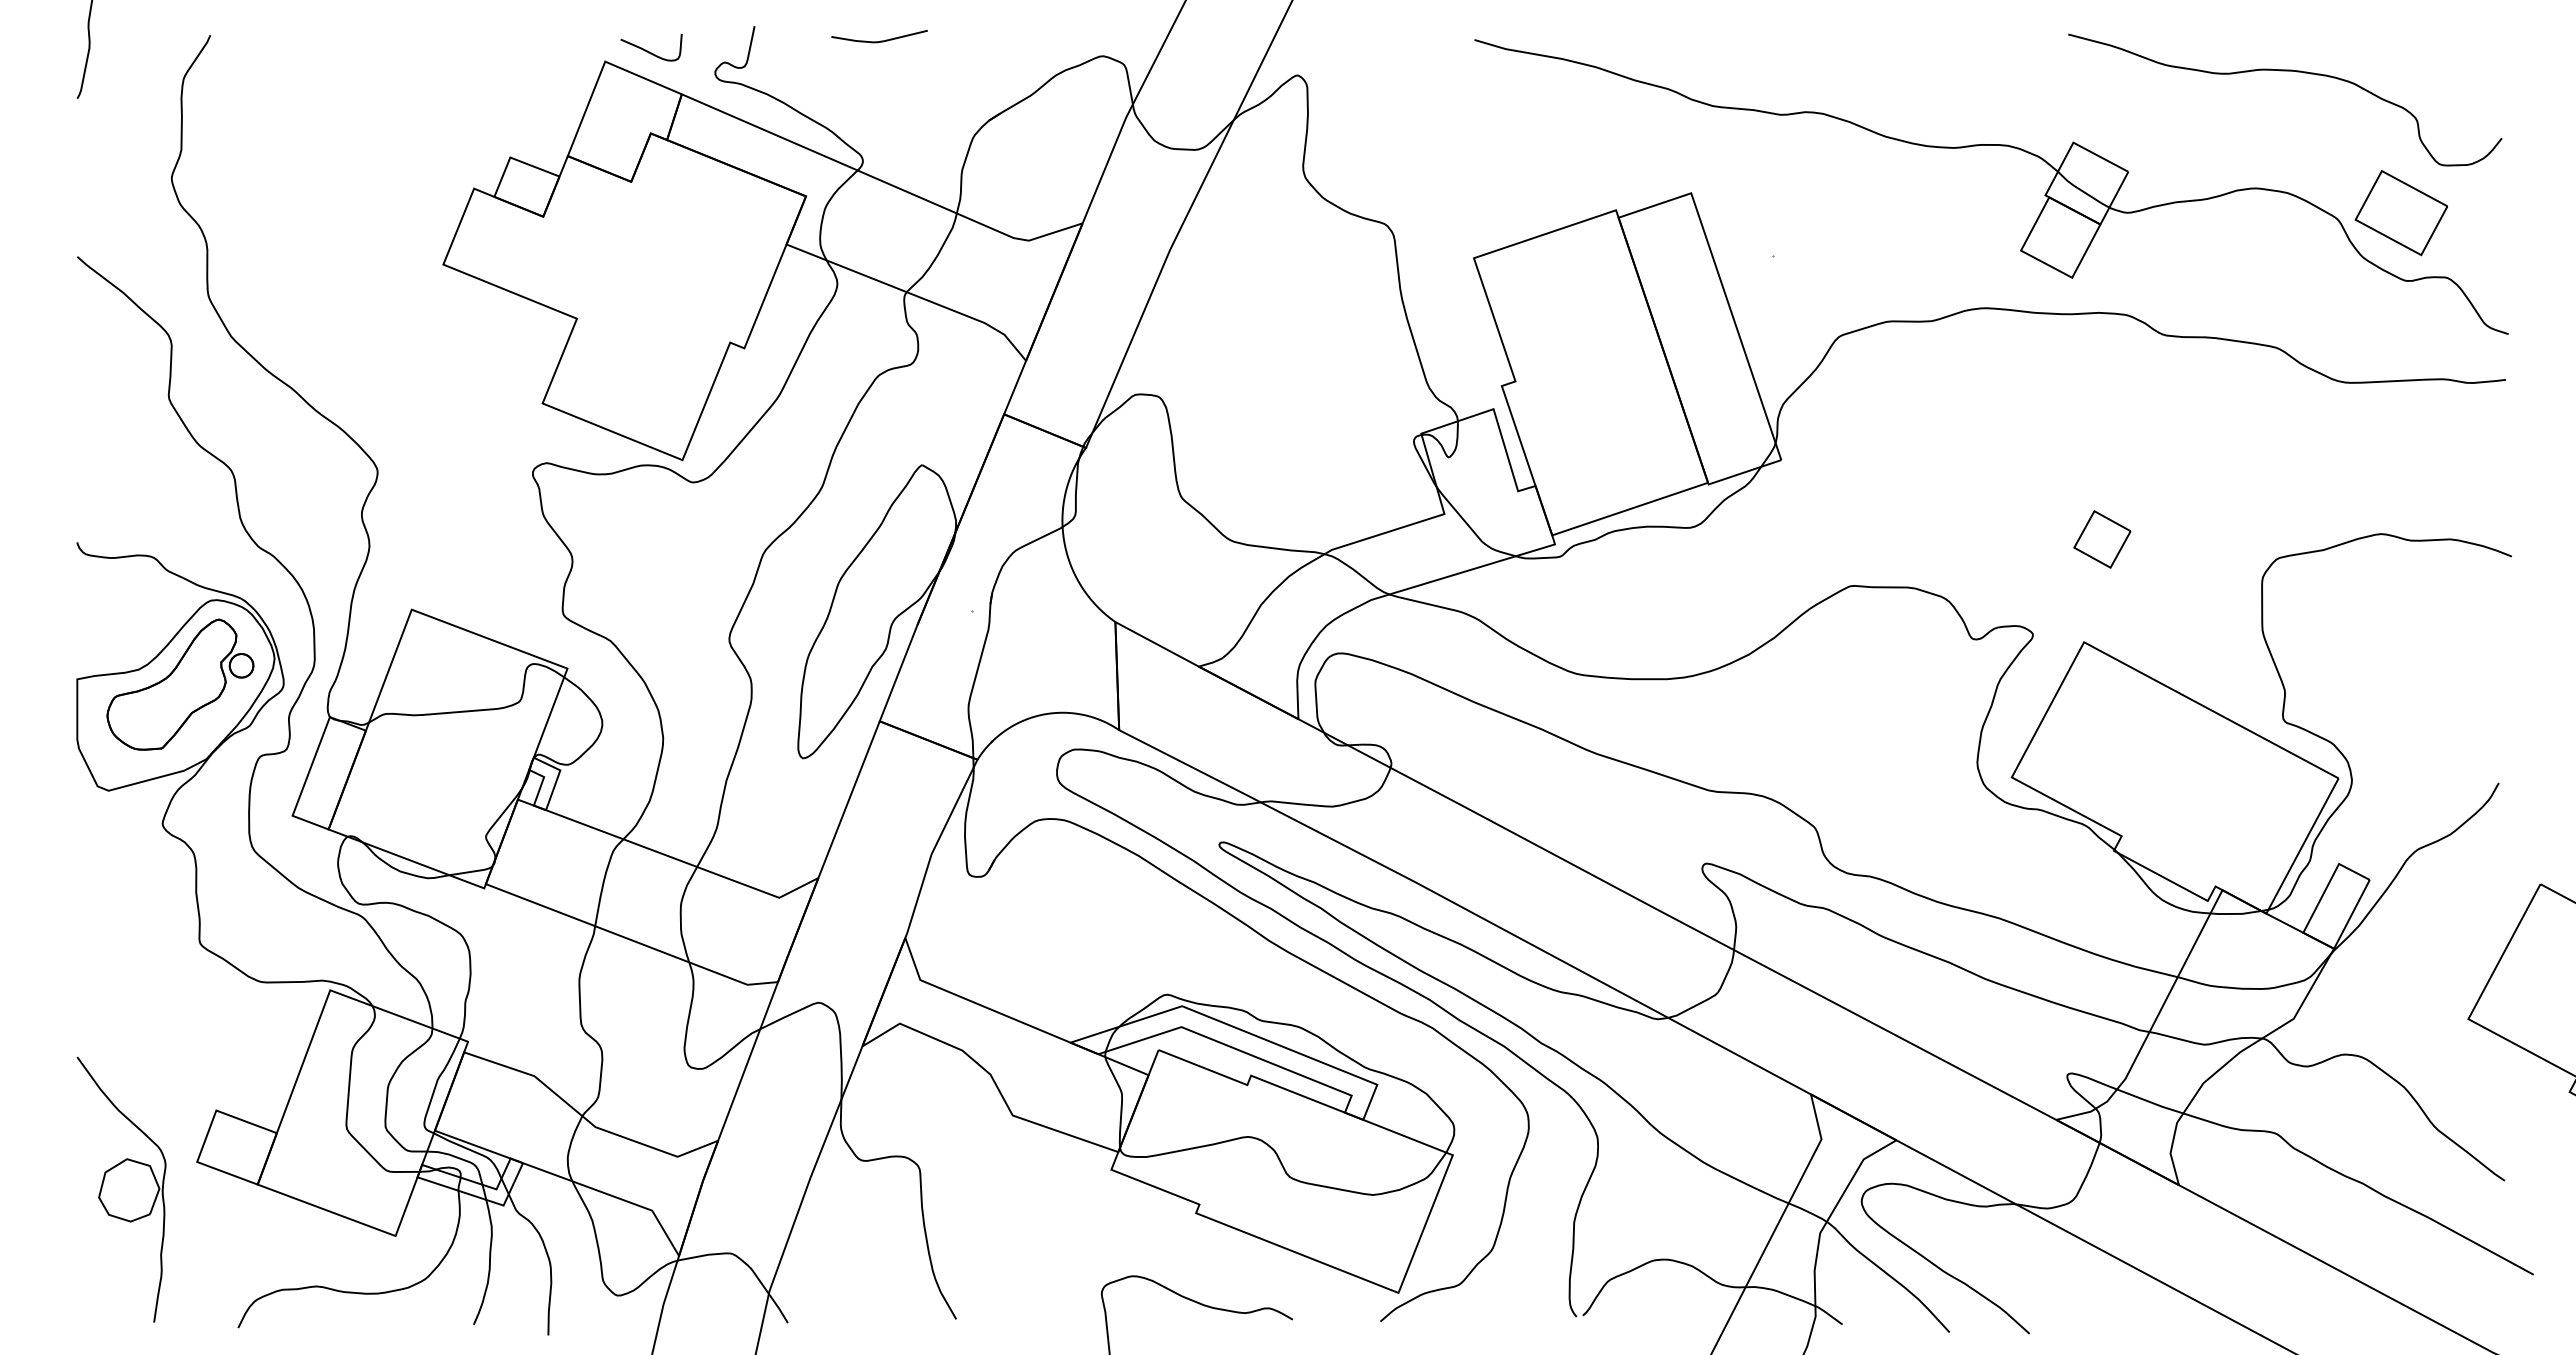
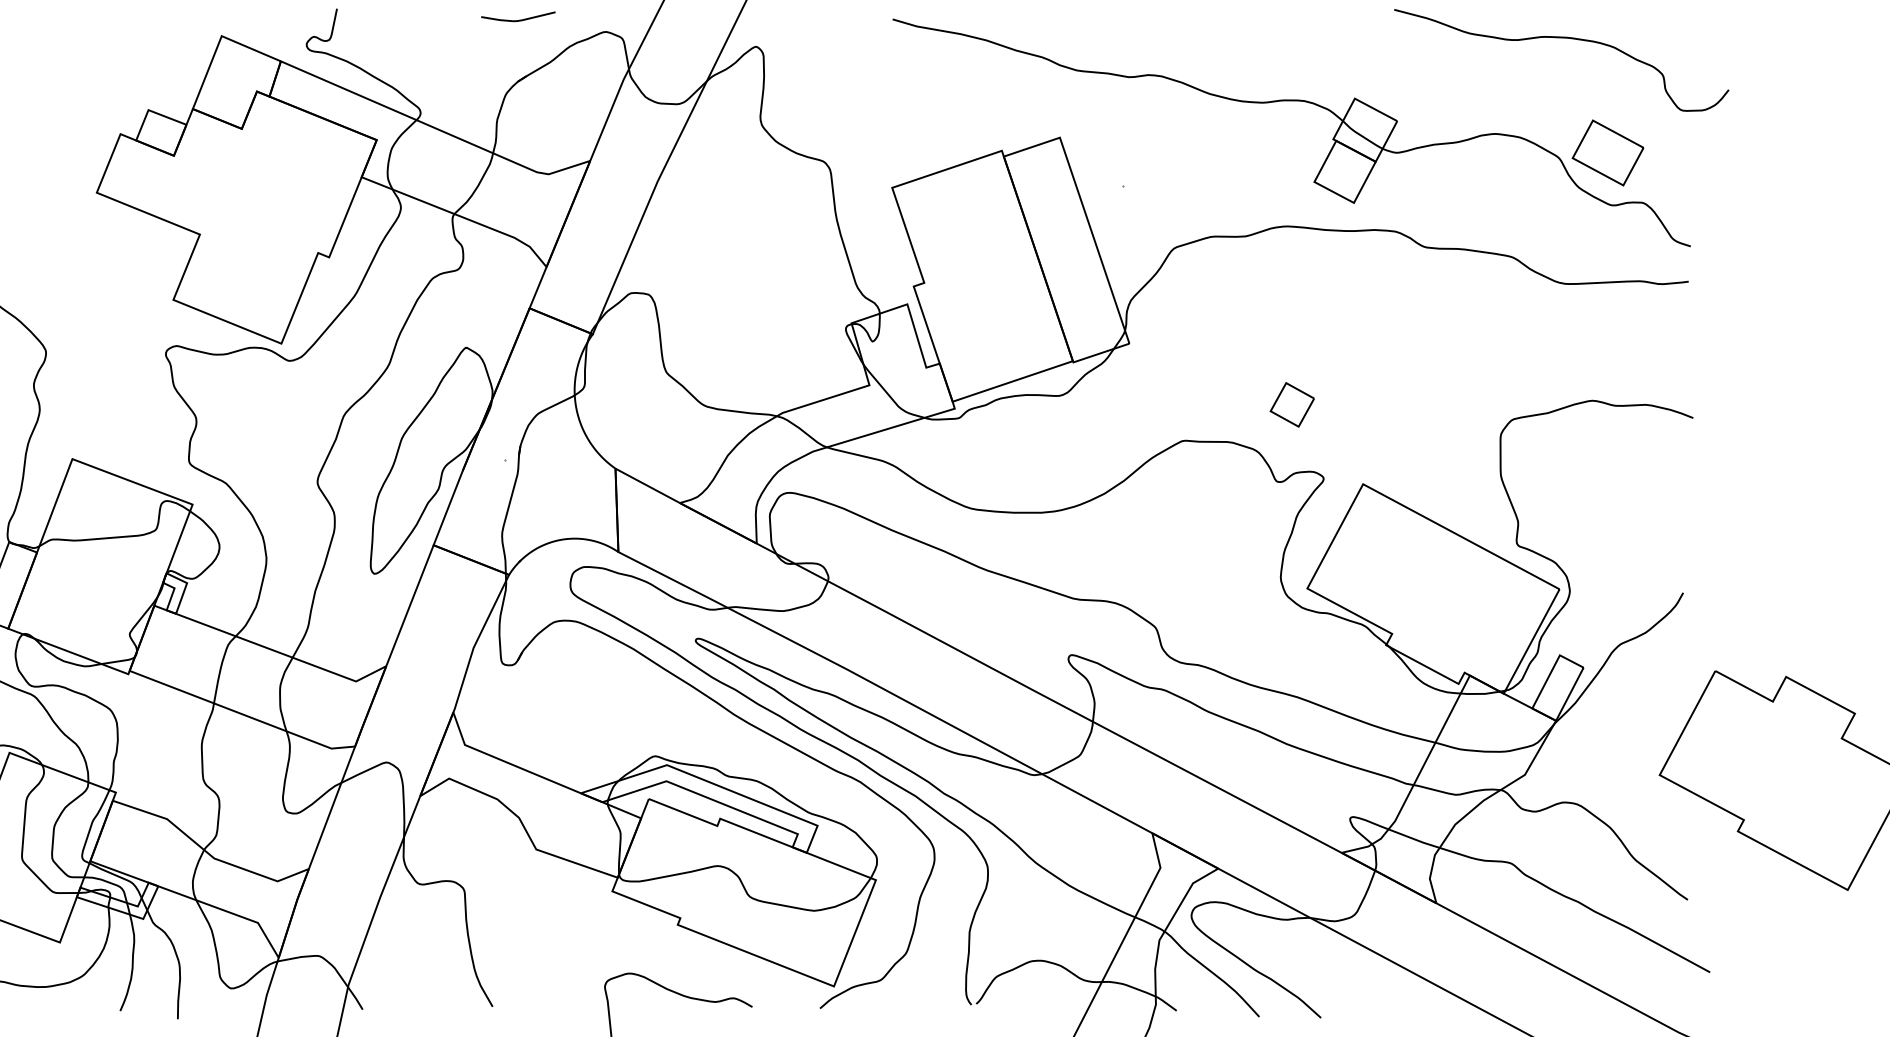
curve: (880, 40) -> (519, 19), moved
curve: (649, 51) -> (255, 28), removed
curve: (2285, 71) -> (1561, 38), moved
part: (2102, 539) -> (1292, 404), moved

